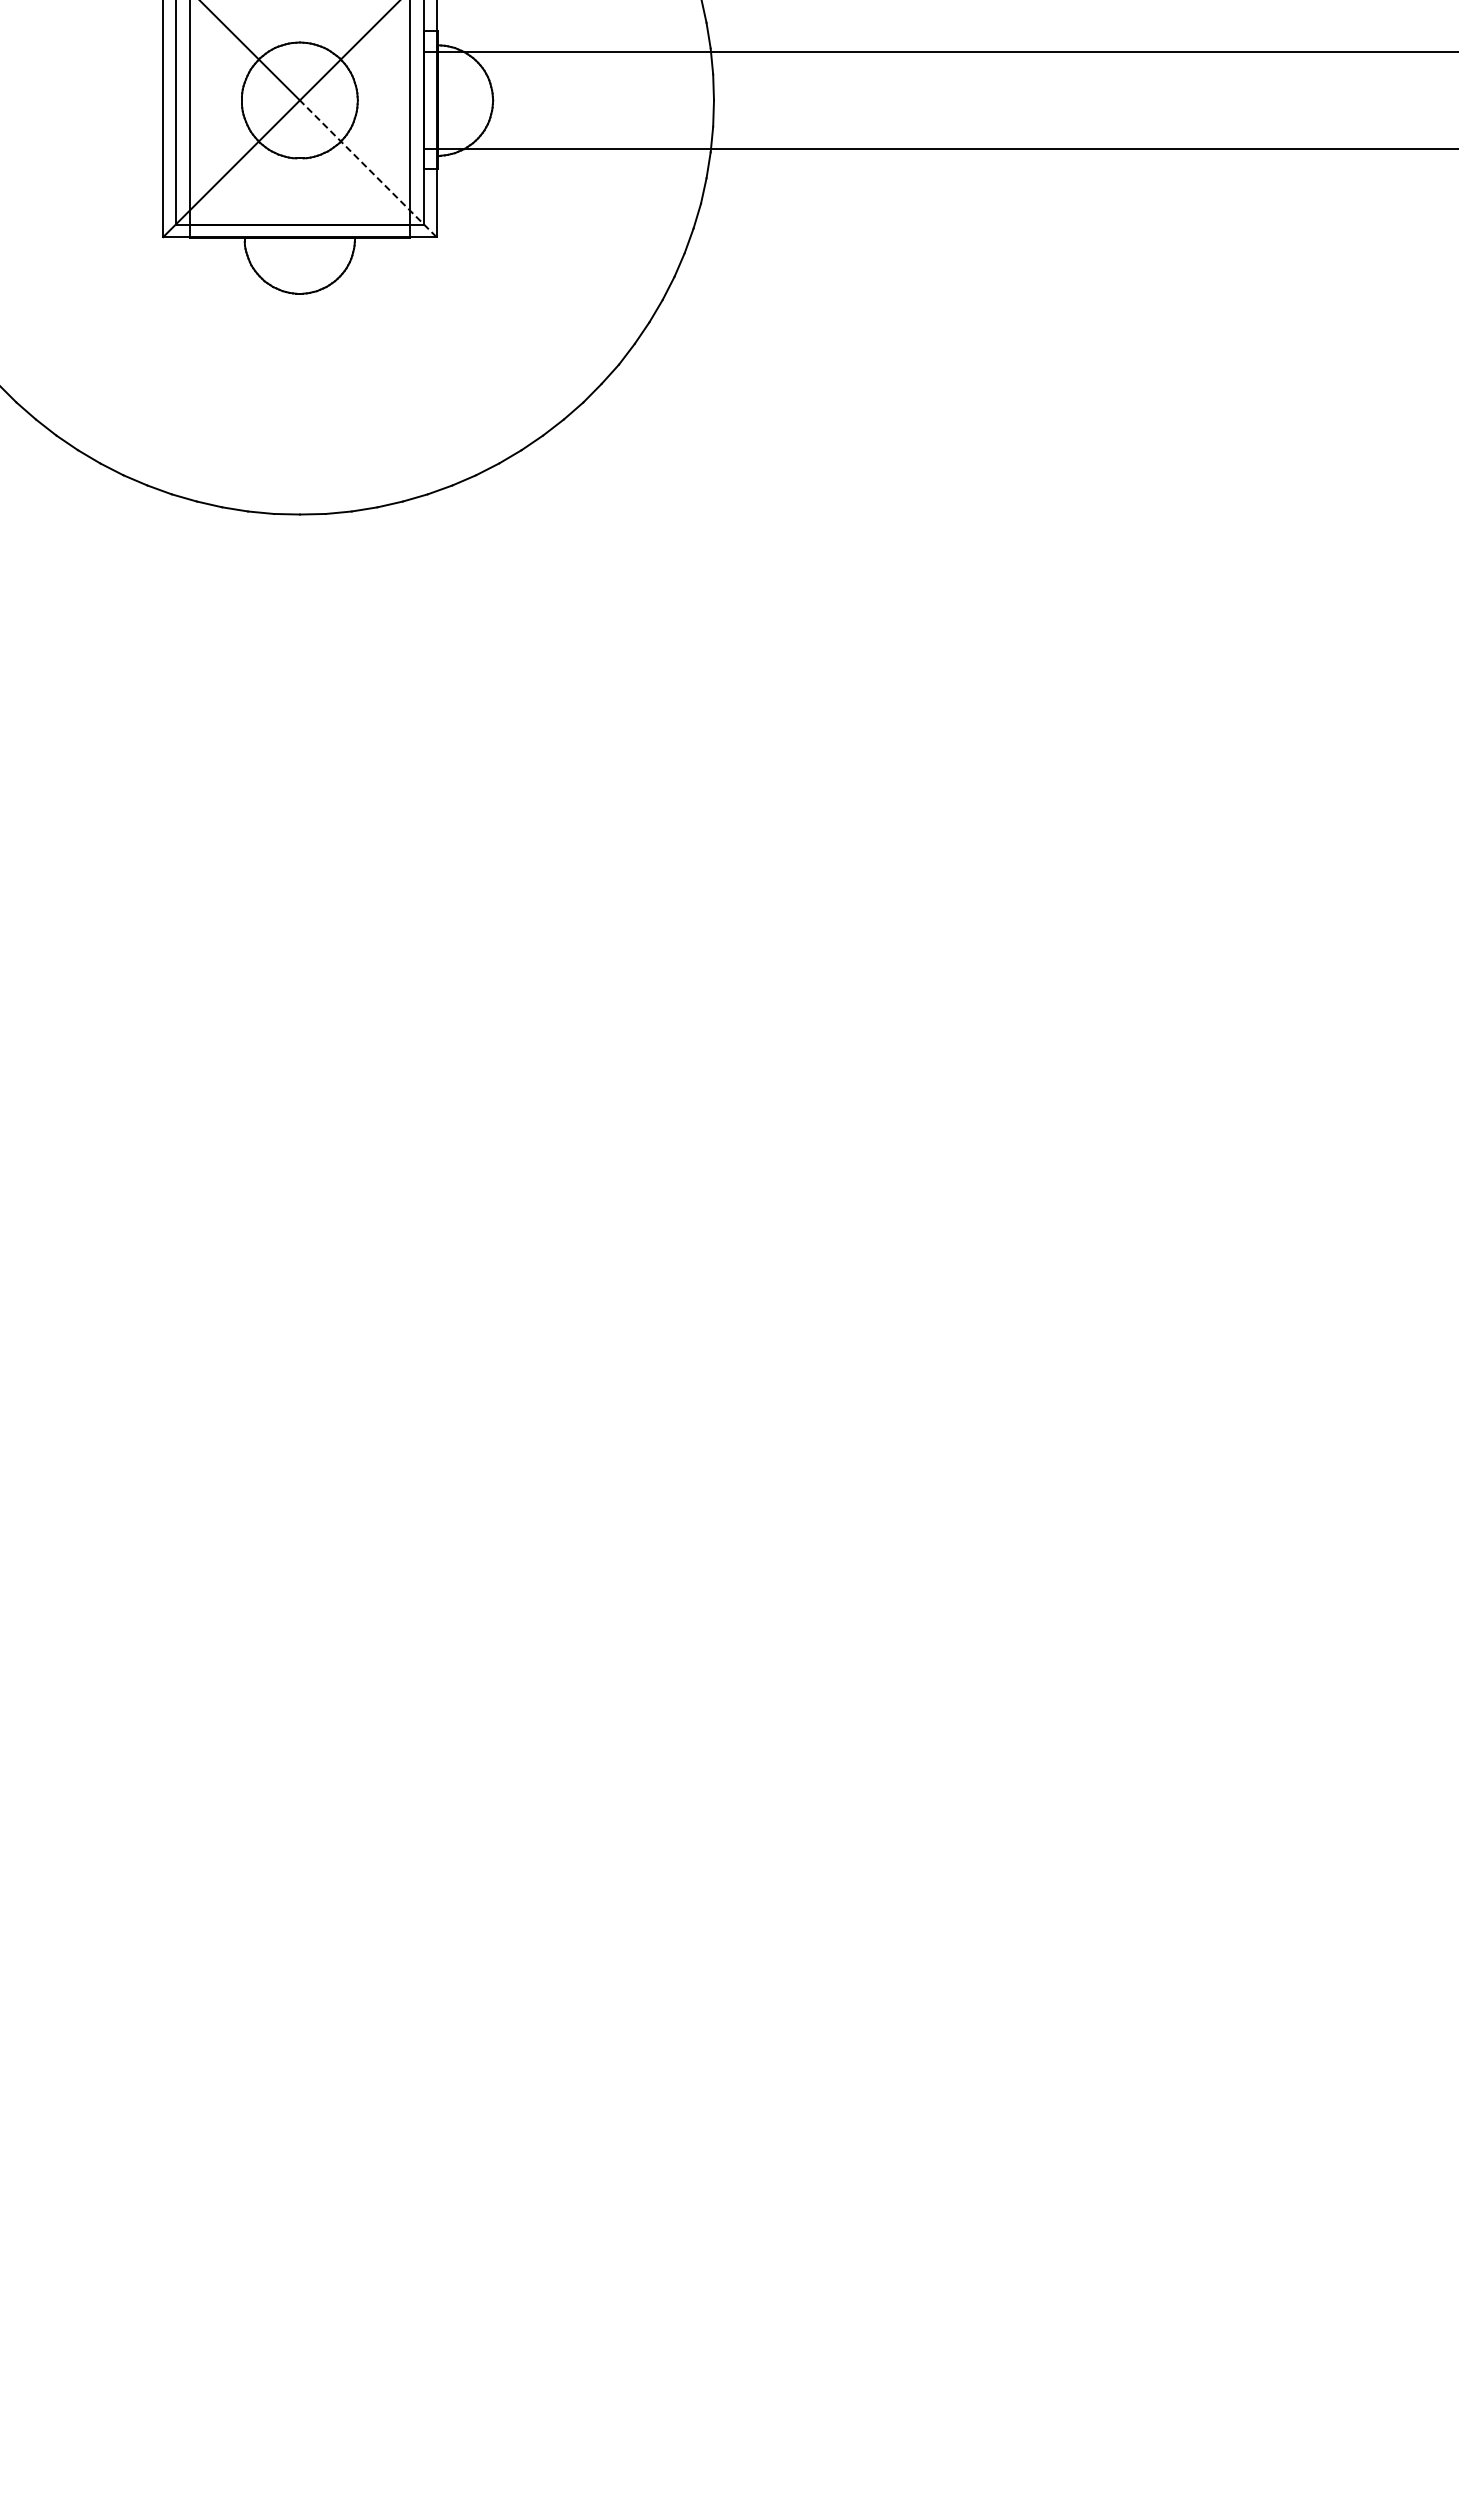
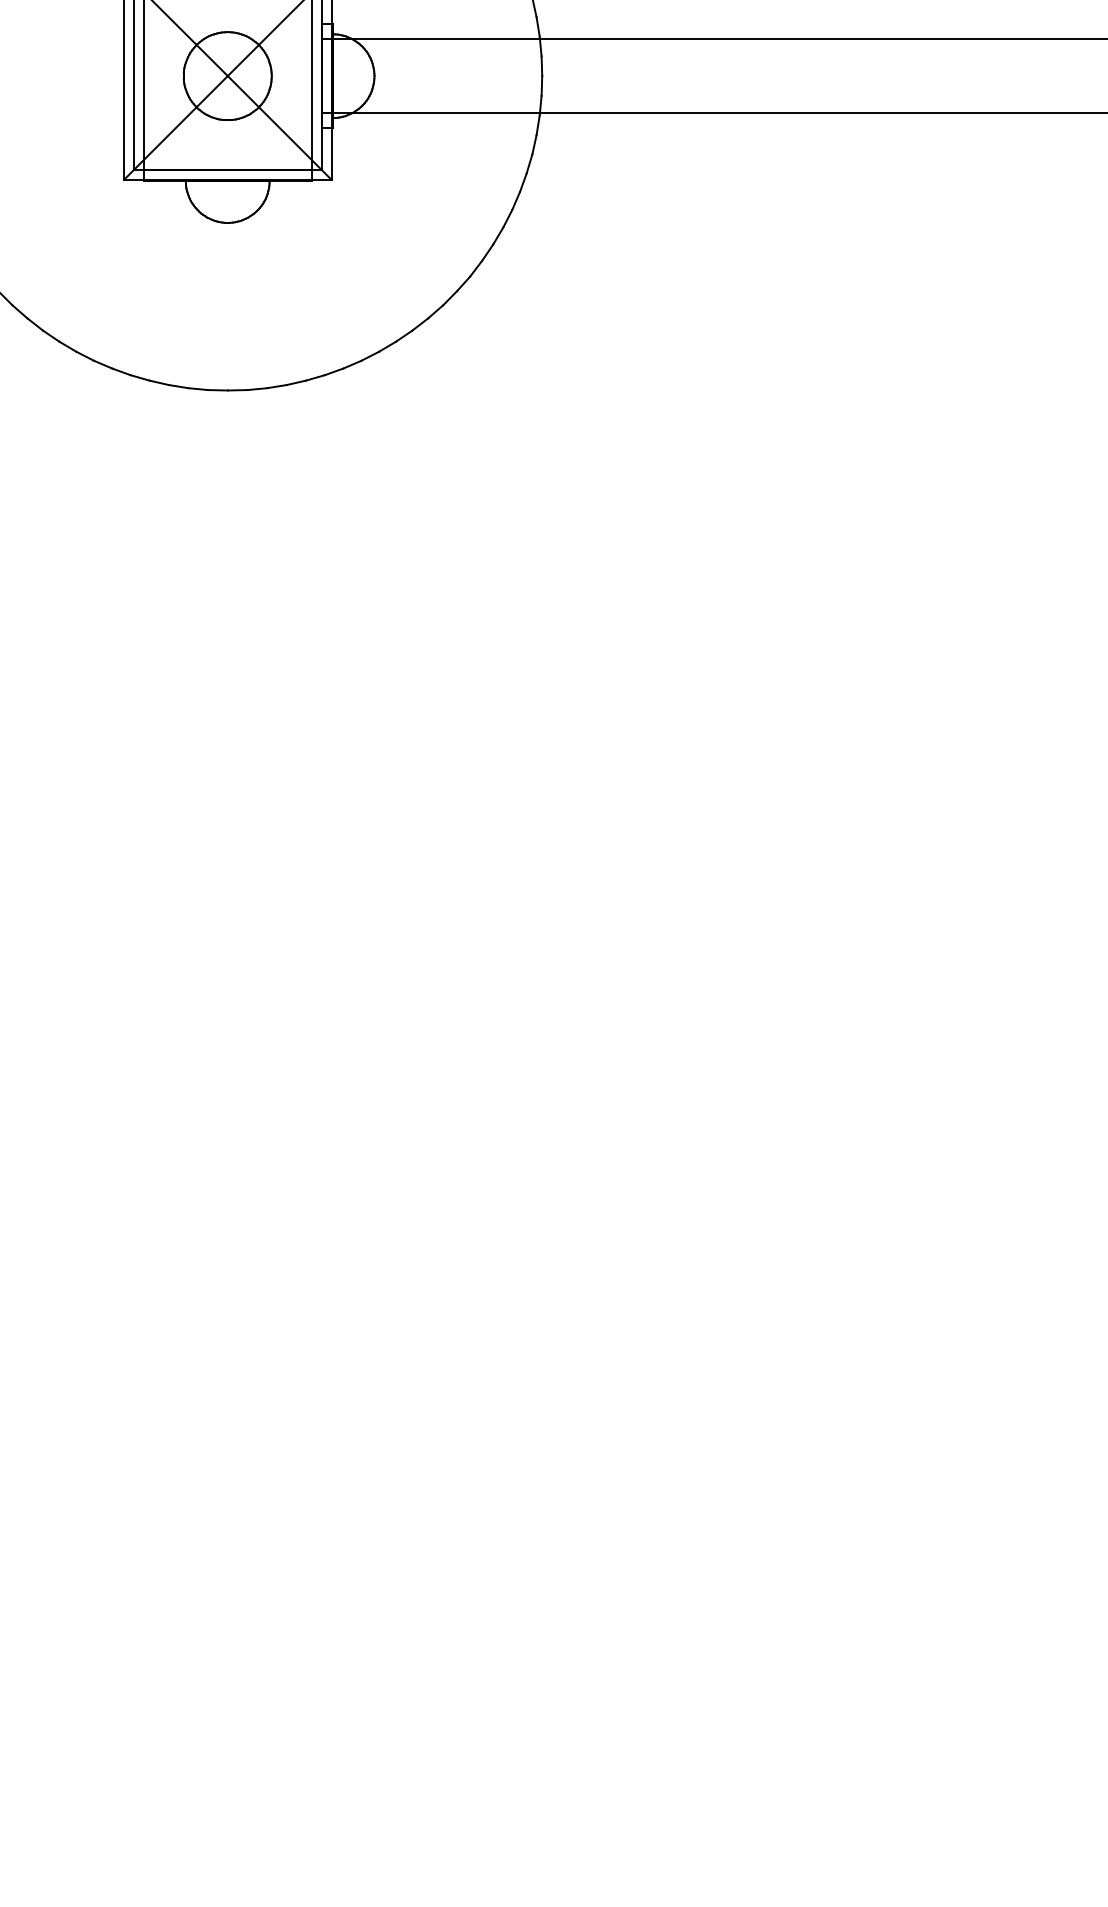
line: (368, 168) -> (279, 127), dashed -> solid

